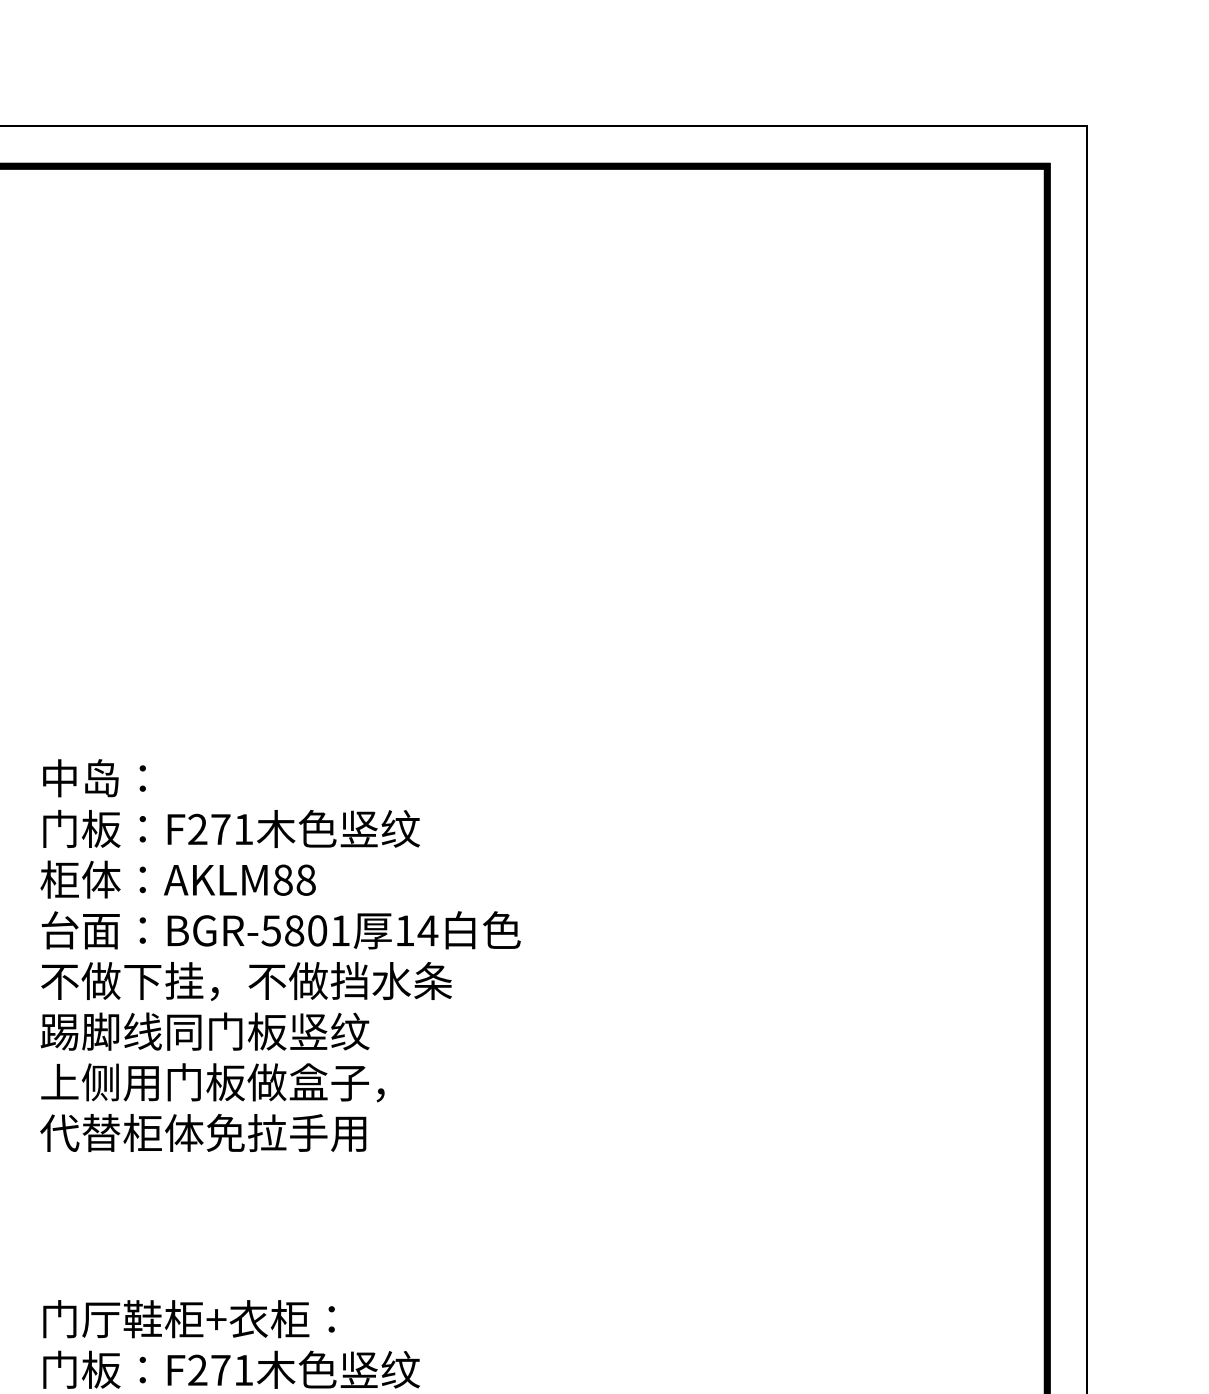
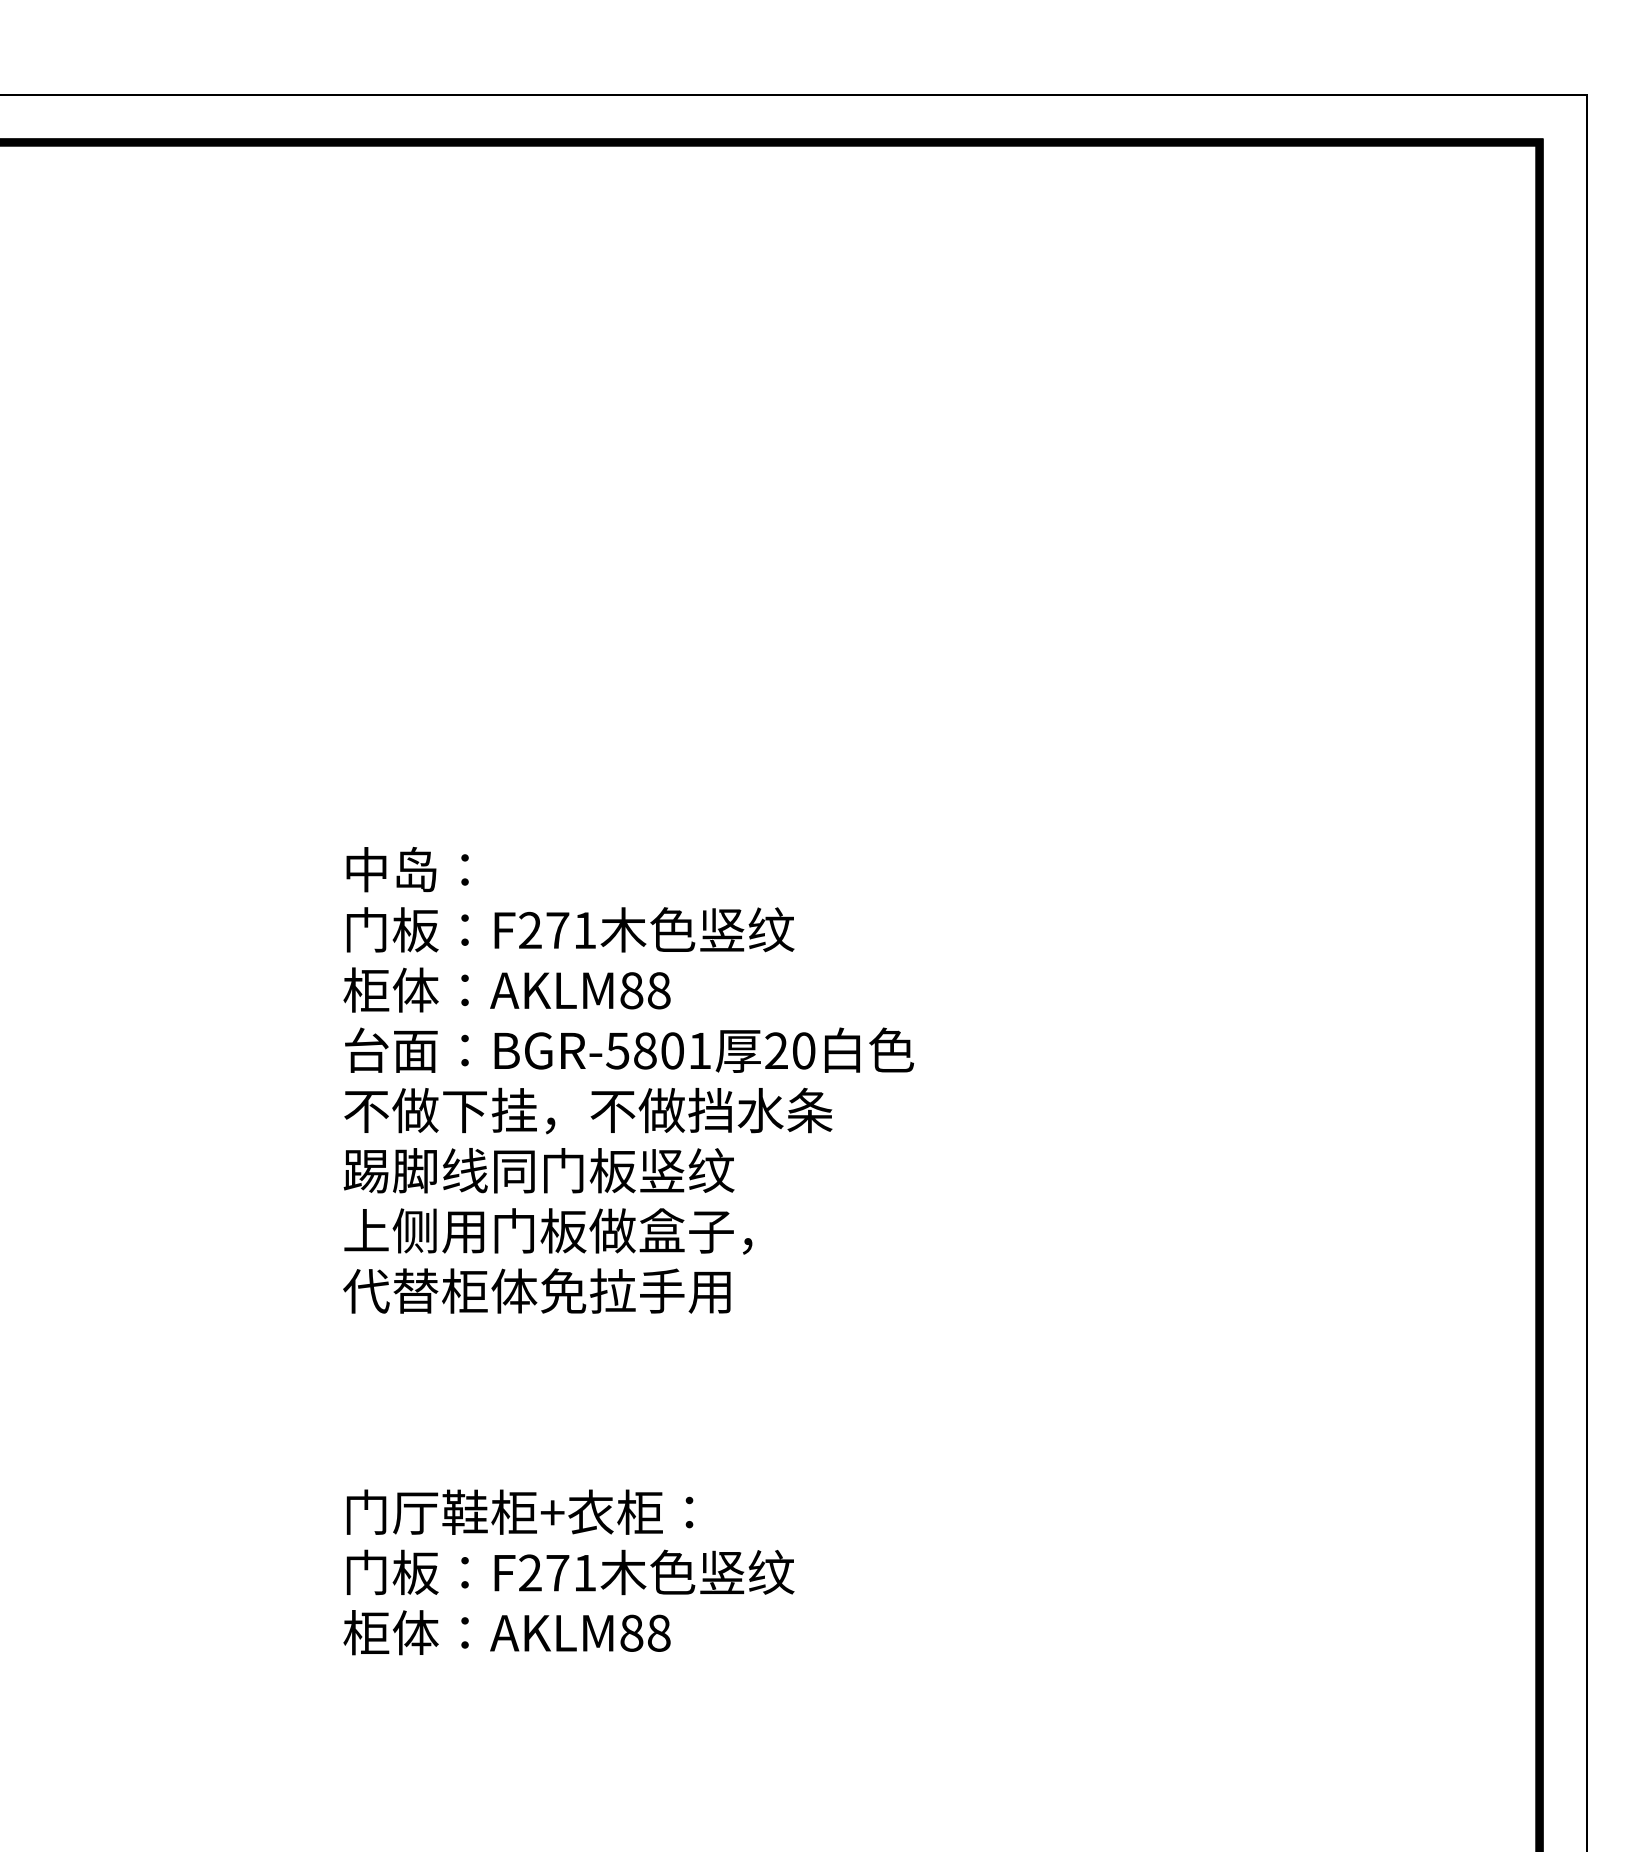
text: (416, 930) -> (790, 1050), 14 -> 20

